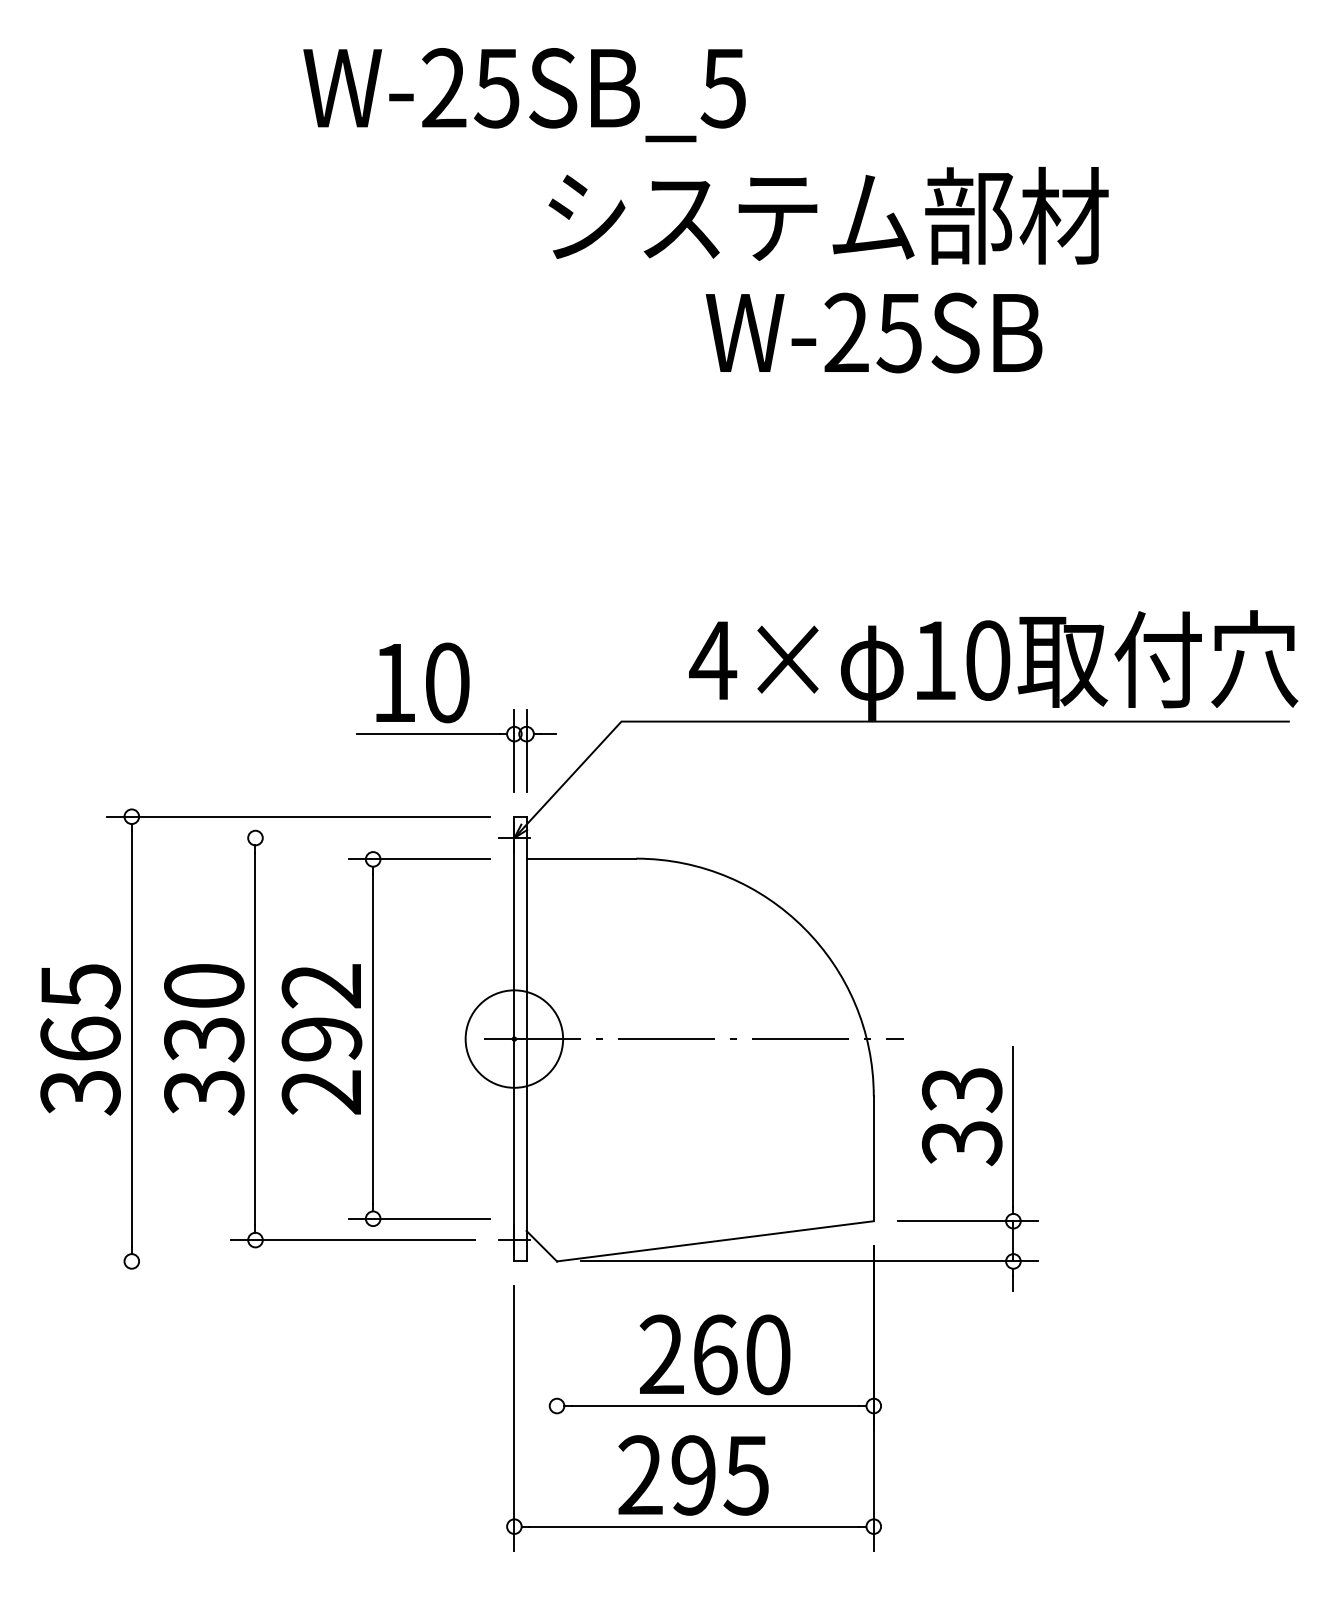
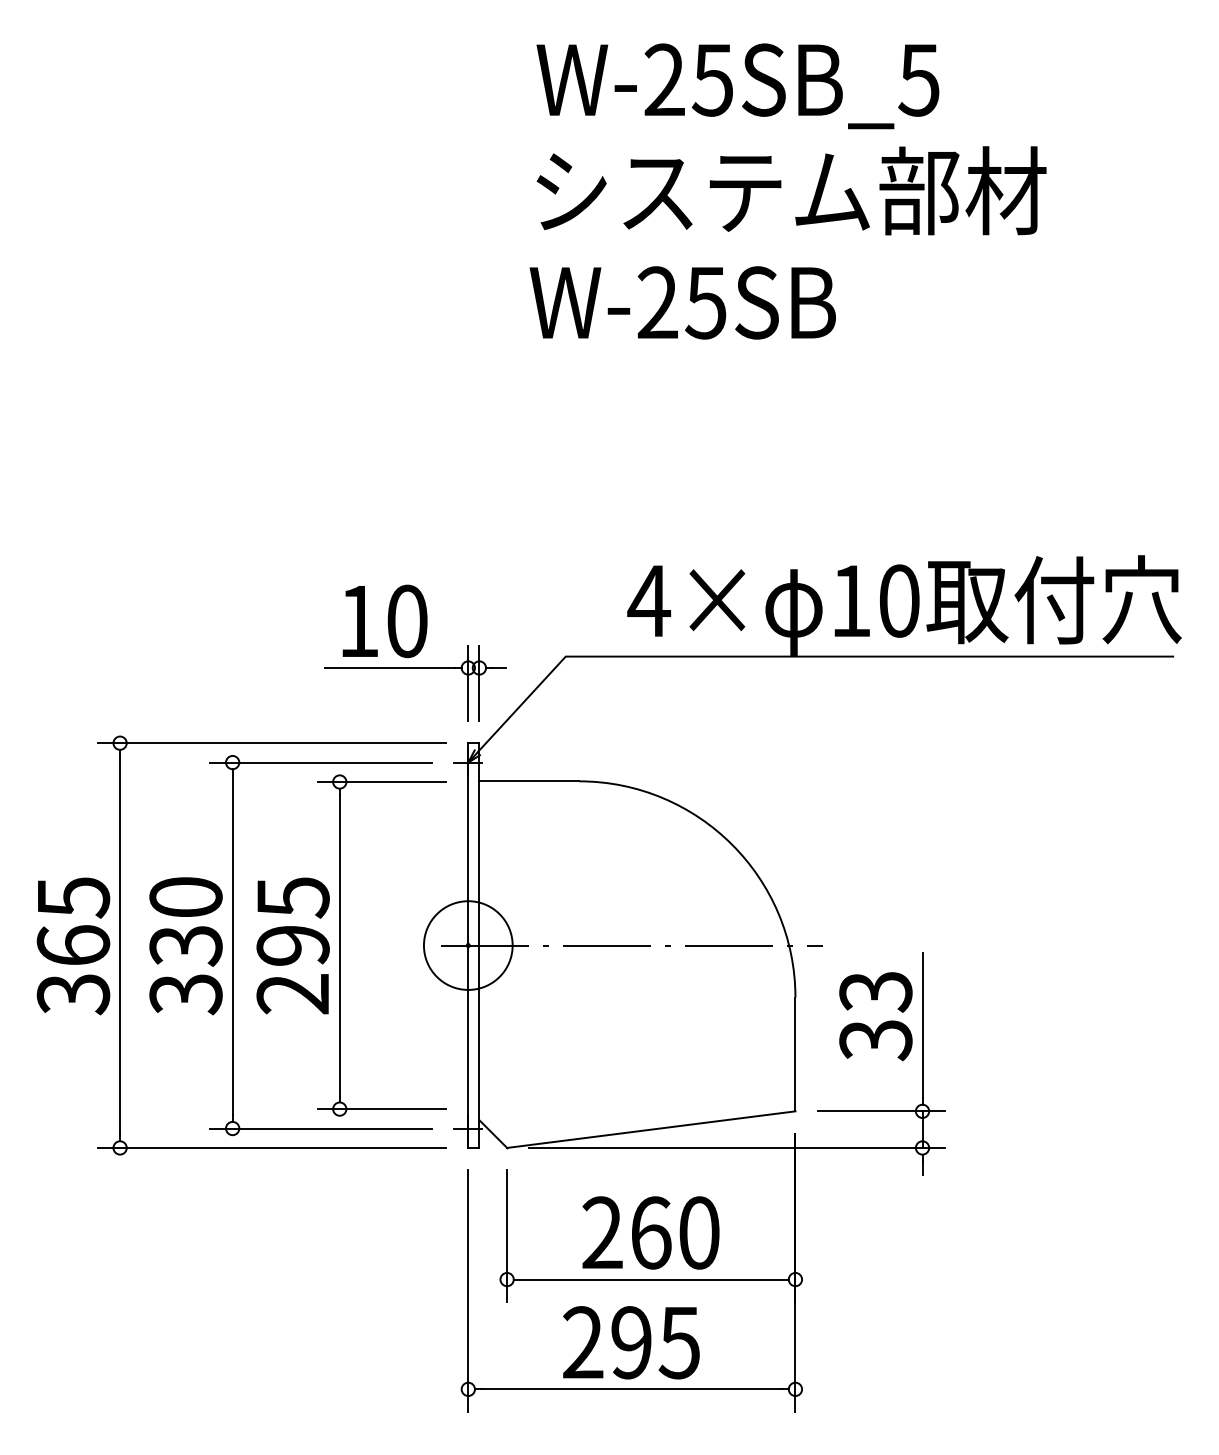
text: (524, 95) -> (737, 86), moved
text: (828, 215) -> (791, 190), moved
text: (873, 332) -> (682, 302), moved
line: (352, 838) -> (320, 762), added
text: (321, 986) -> (292, 897), 292 -> 295
line: (298, 1261) -> (271, 1148), added
line: (557, 1357) -> (507, 1235), added

